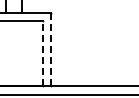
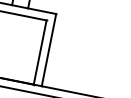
line: (50, 49) -> (48, 49), dashed -> solid
line: (42, 53) -> (40, 52), dashed -> solid

